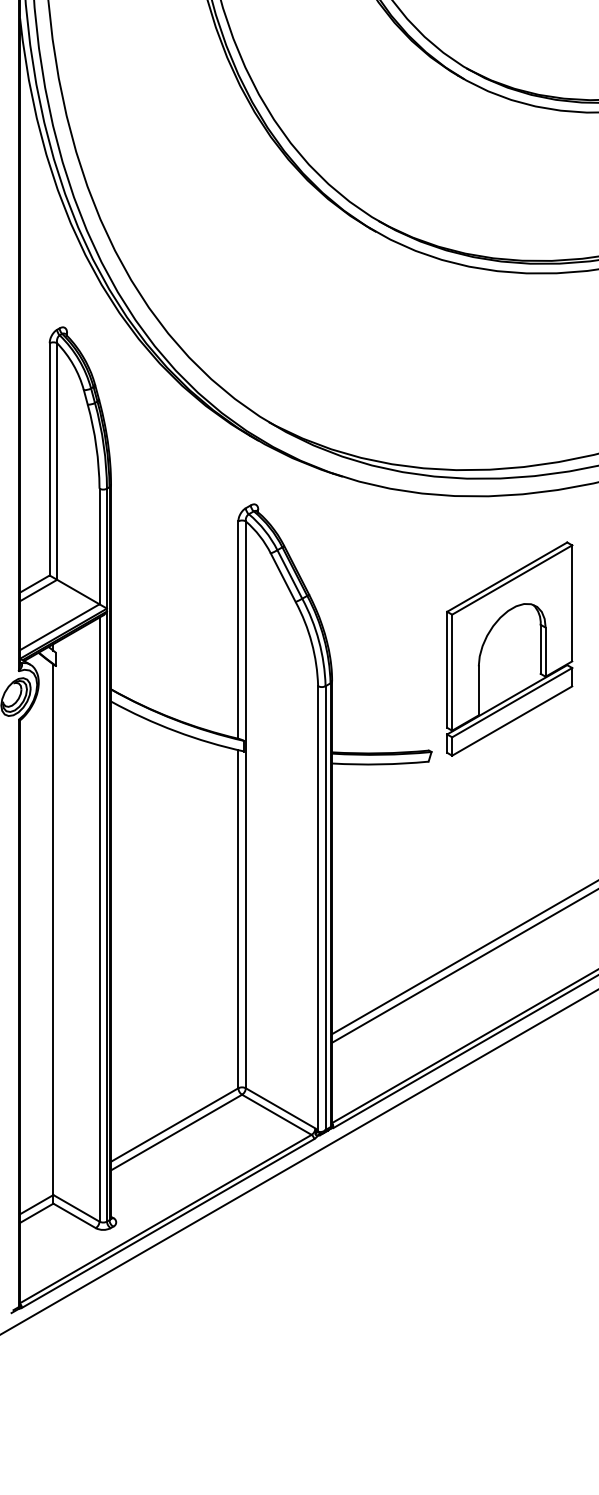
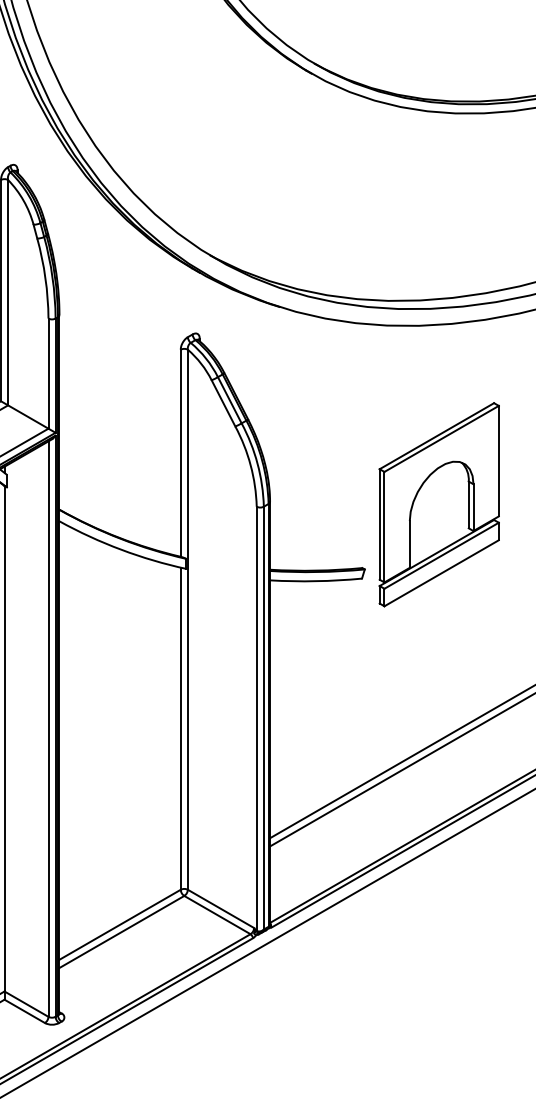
part: (509, 648) -> (439, 504), moved

